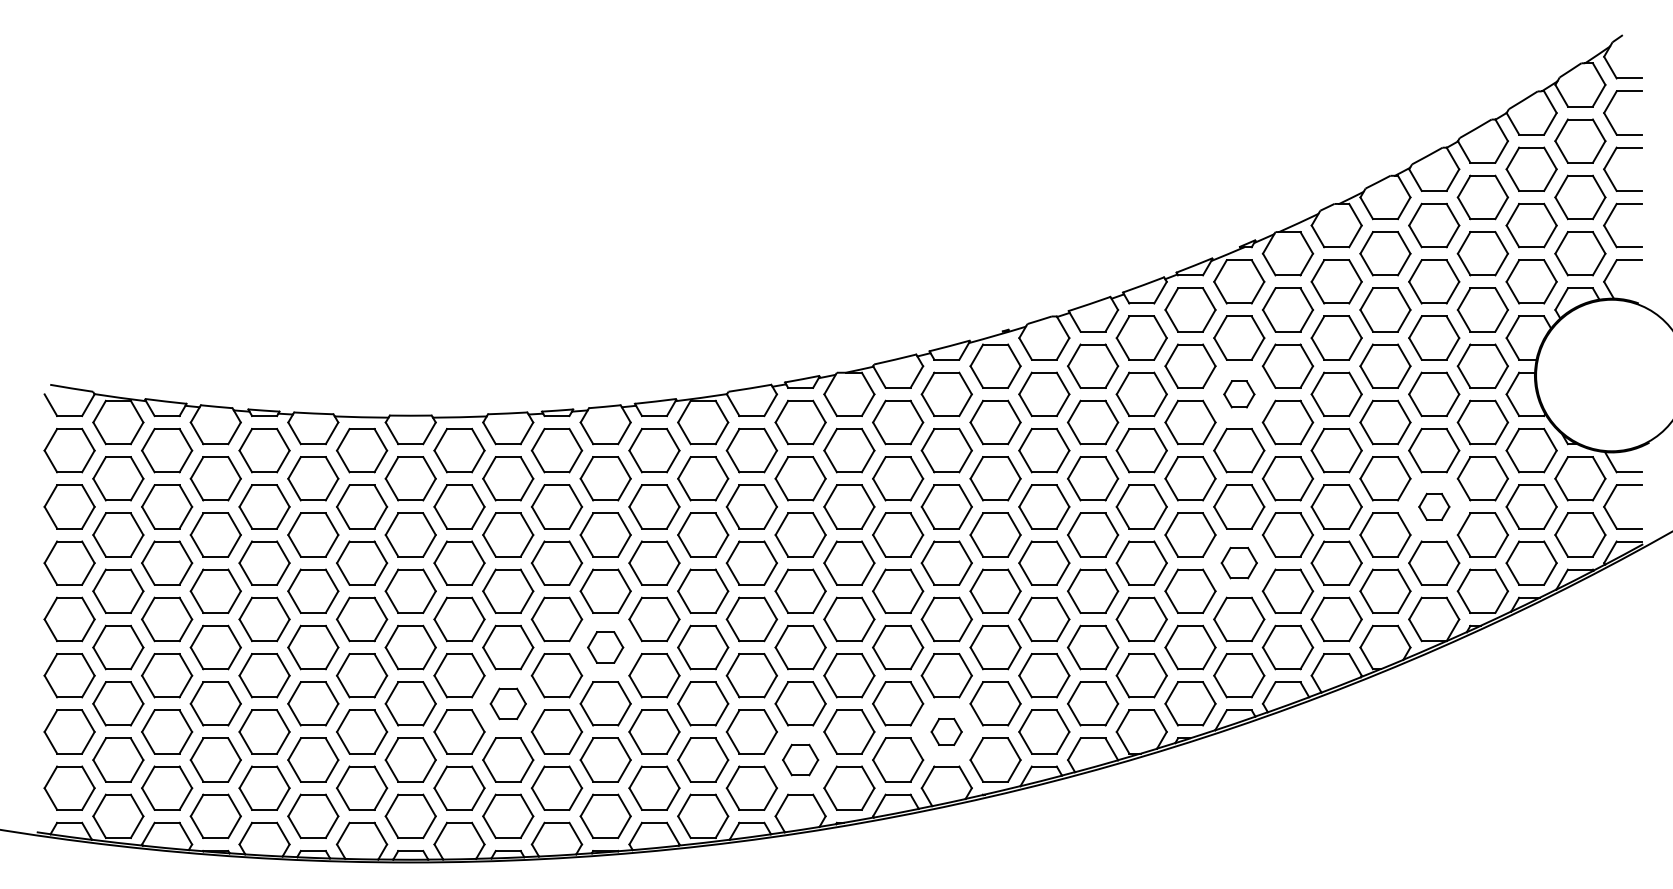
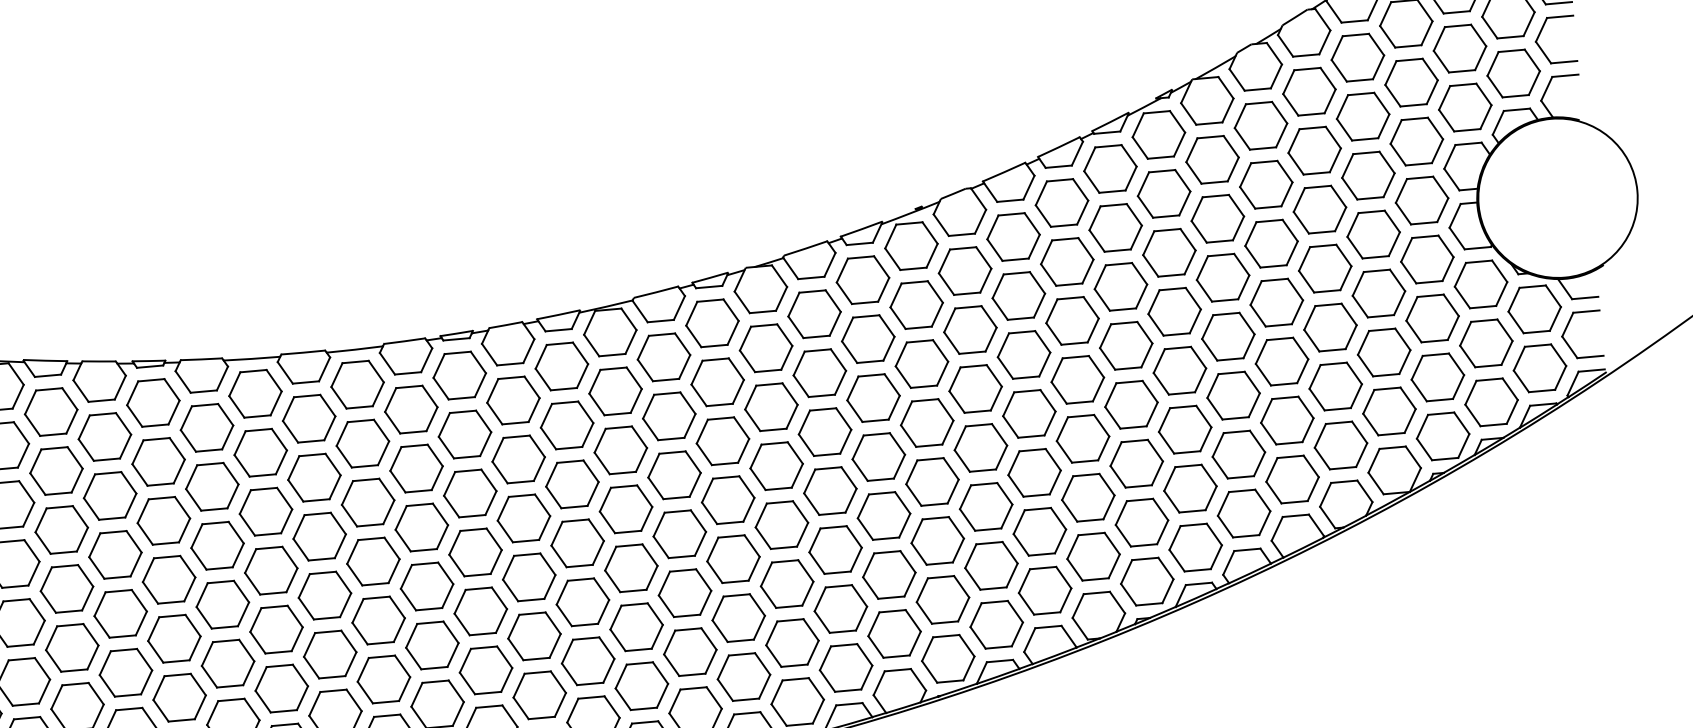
part: (1239, 394) -> (1169, 252), size x1.67
part: (1434, 506) -> (1384, 352), size x1.67
part: (1239, 562) -> (1185, 428), size x1.43
part: (605, 647) -> (528, 577), size x1.43
part: (508, 703) -> (432, 645), size x1.43
part: (946, 731) -> (894, 633), size x1.67
part: (800, 759) -> (743, 676), size x1.43

